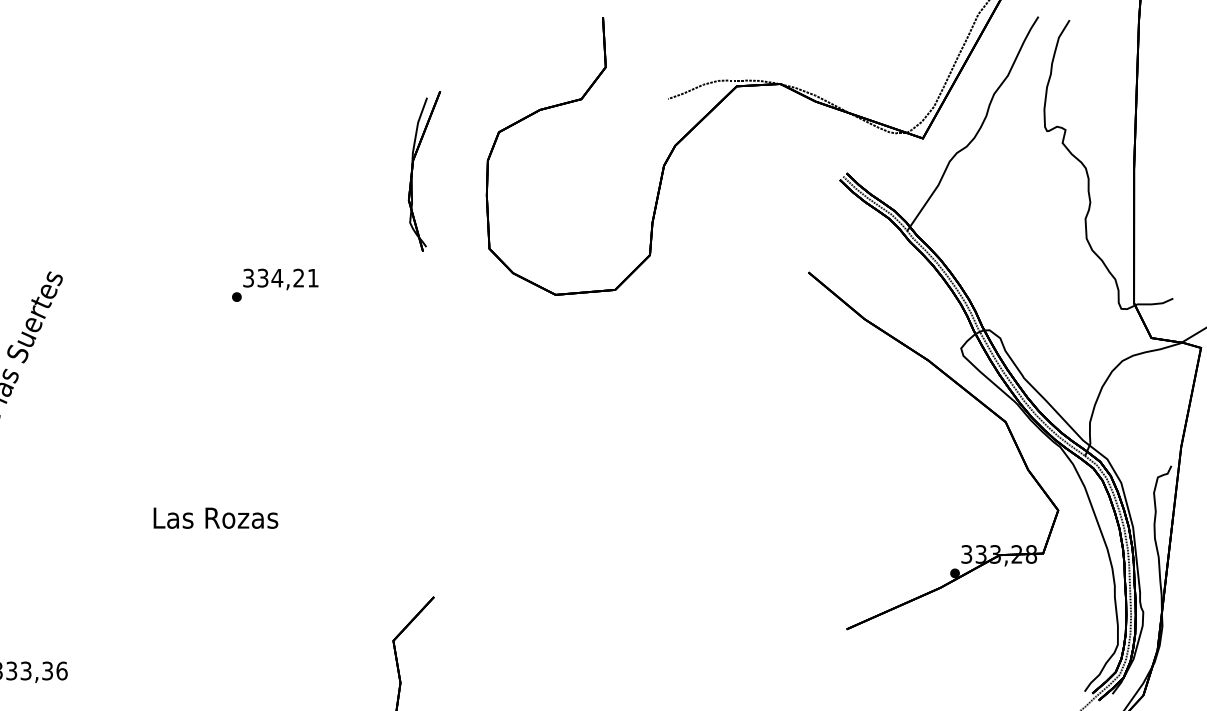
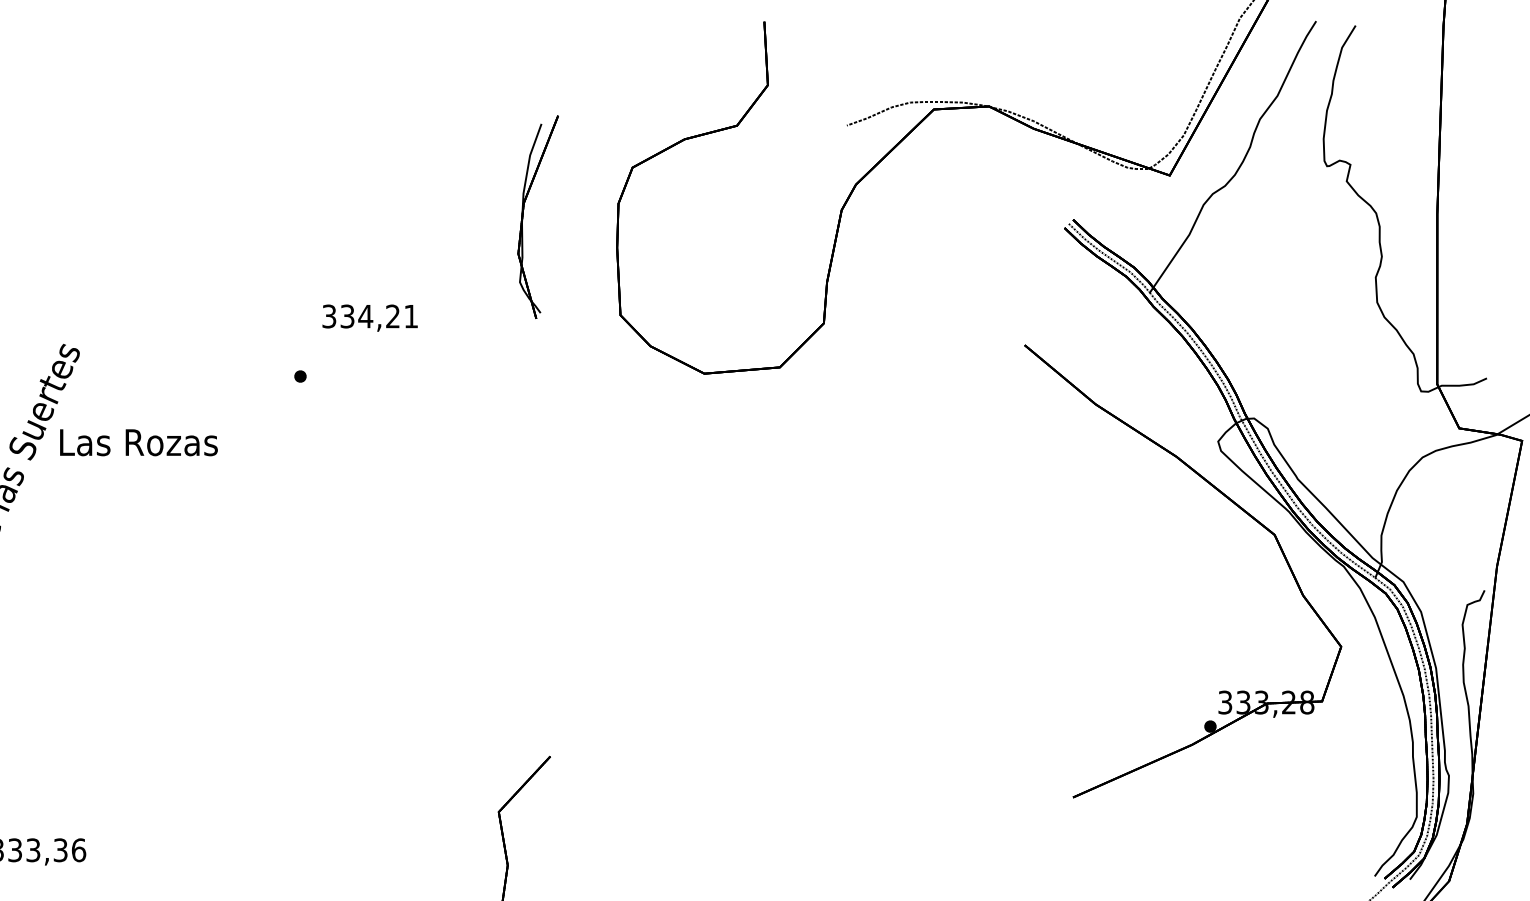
text: (280, 278) -> (369, 317), moved
text: (215, 518) -> (138, 442), moved

